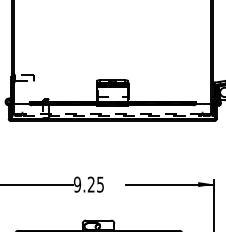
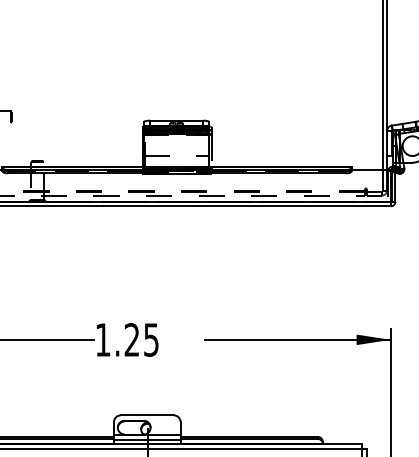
text: (77, 184) -> (103, 339), 9.25 -> 1.25

